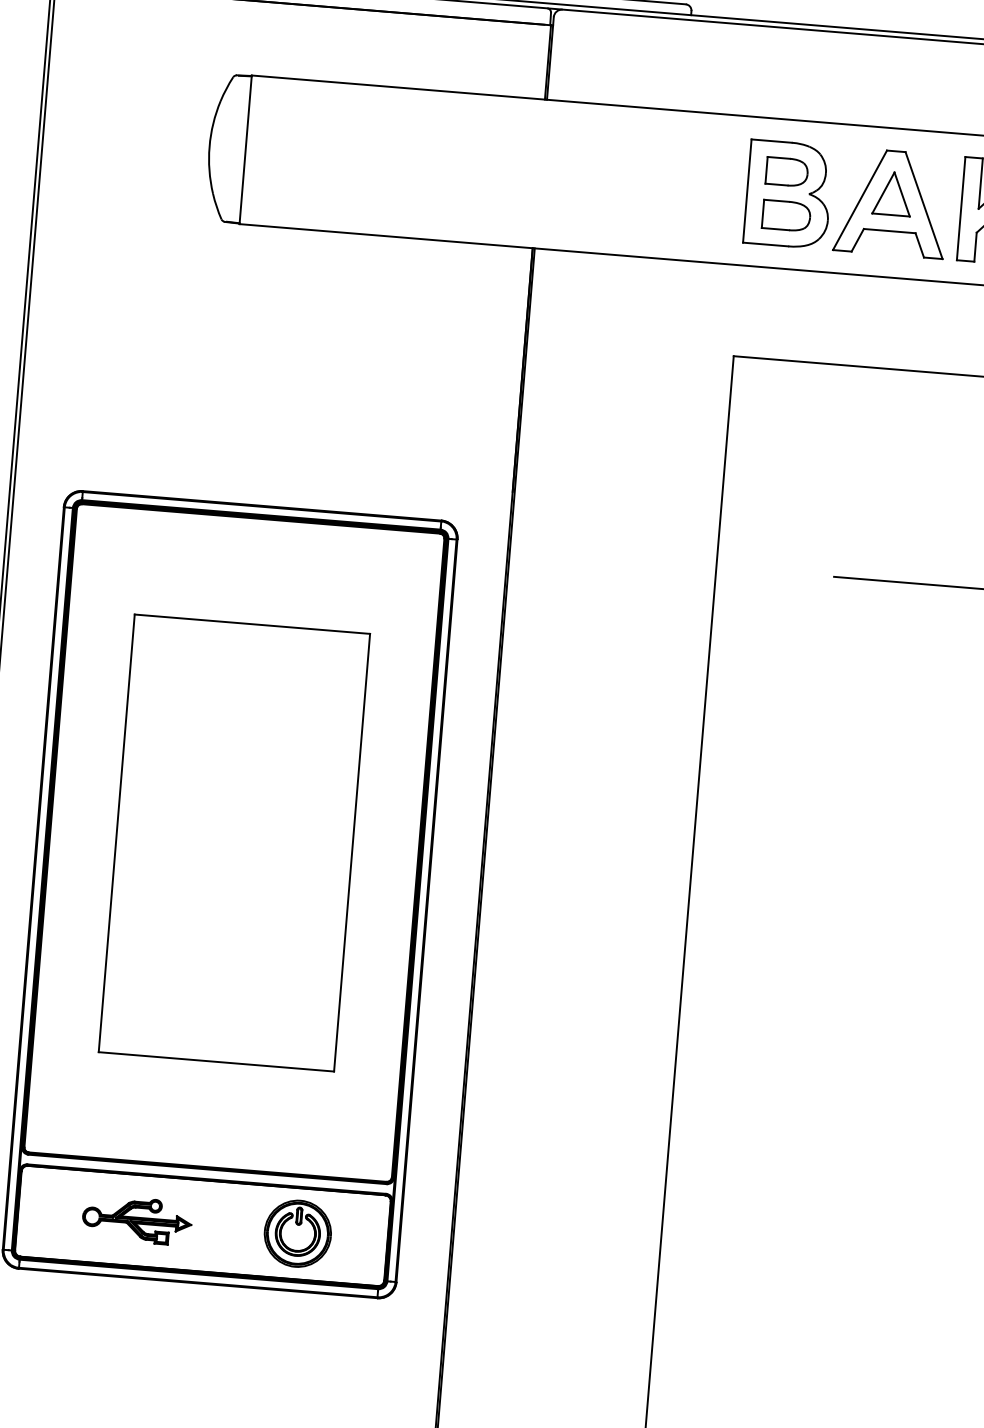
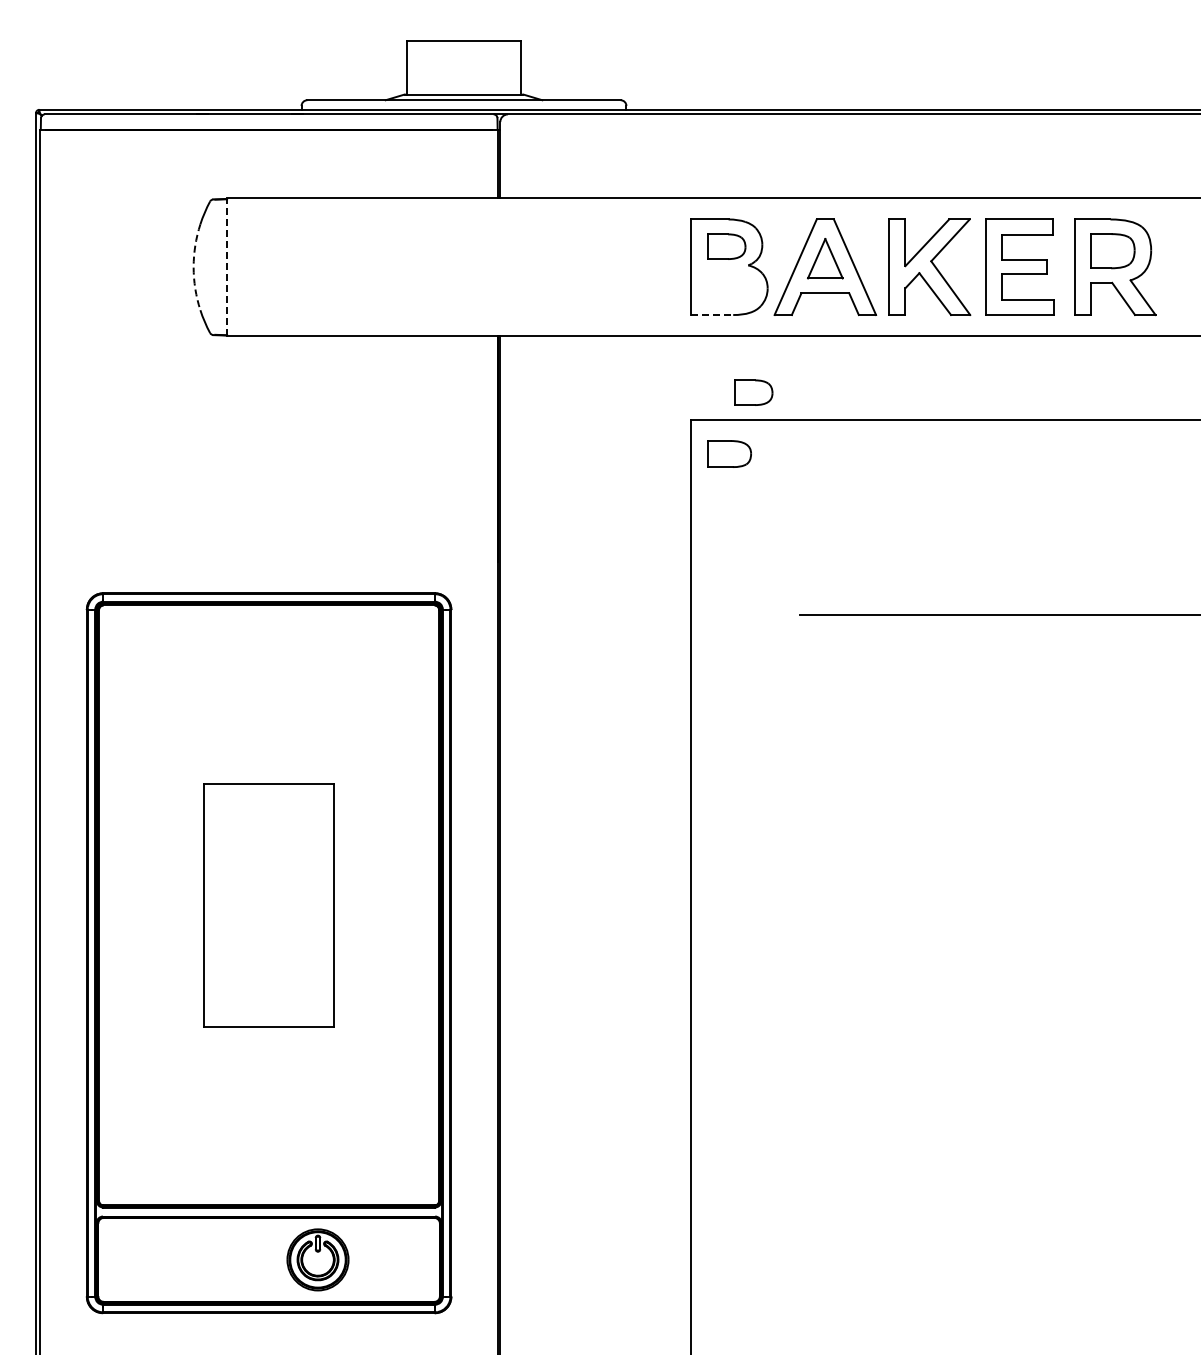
arc: (209, 147) -> (193, 267), solid -> dashed
line: (246, 150) -> (227, 267), solid -> dashed
part: (786, 215) -> (729, 453), moved
line: (765, 245) -> (712, 315), solid -> dashed
part: (803, 331) -> (753, 392), added
part: (233, 843) -> (268, 905), size x0.6
part: (137, 1220) -> (208, 1259), removed
part: (297, 1233) -> (317, 1259), moved

